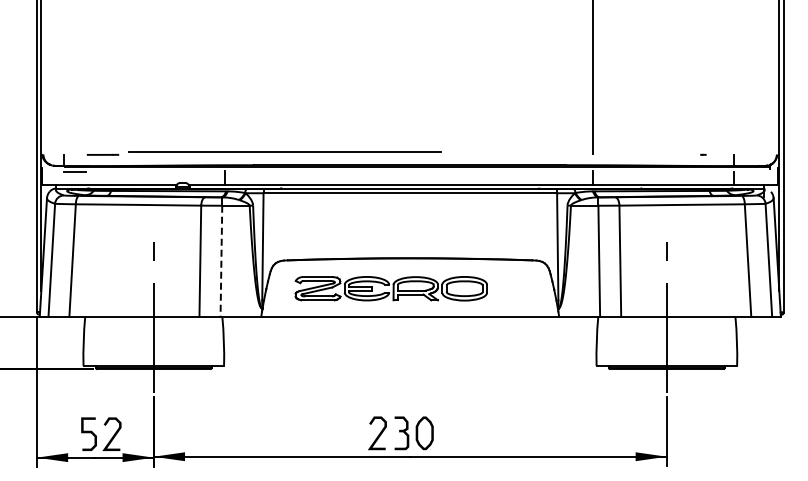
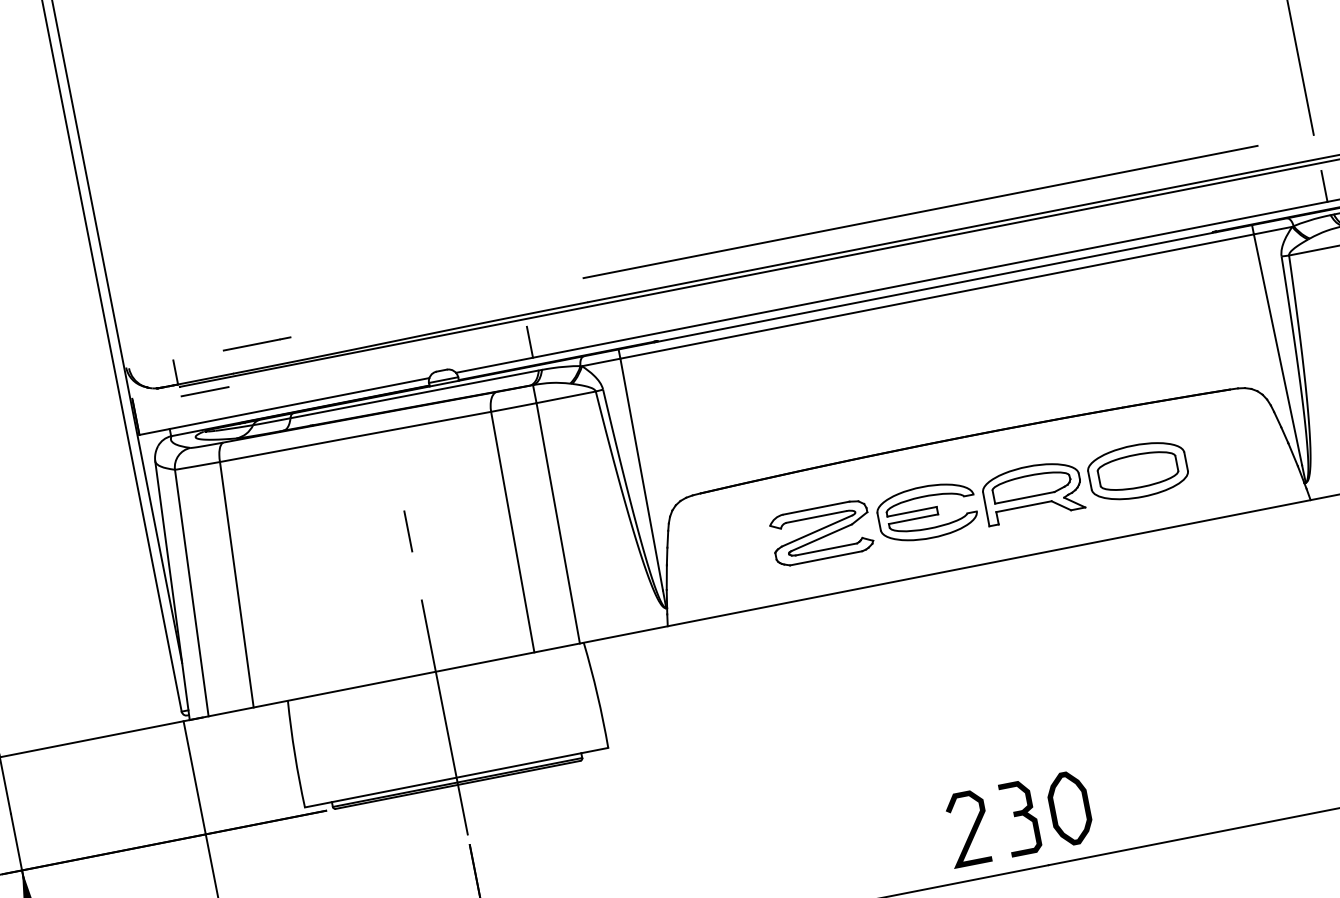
line: (284, 151) -> (918, 211), moved
line: (221, 261) -> (558, 523), dashed -> solid
part: (390, 288) -> (977, 502), moved

